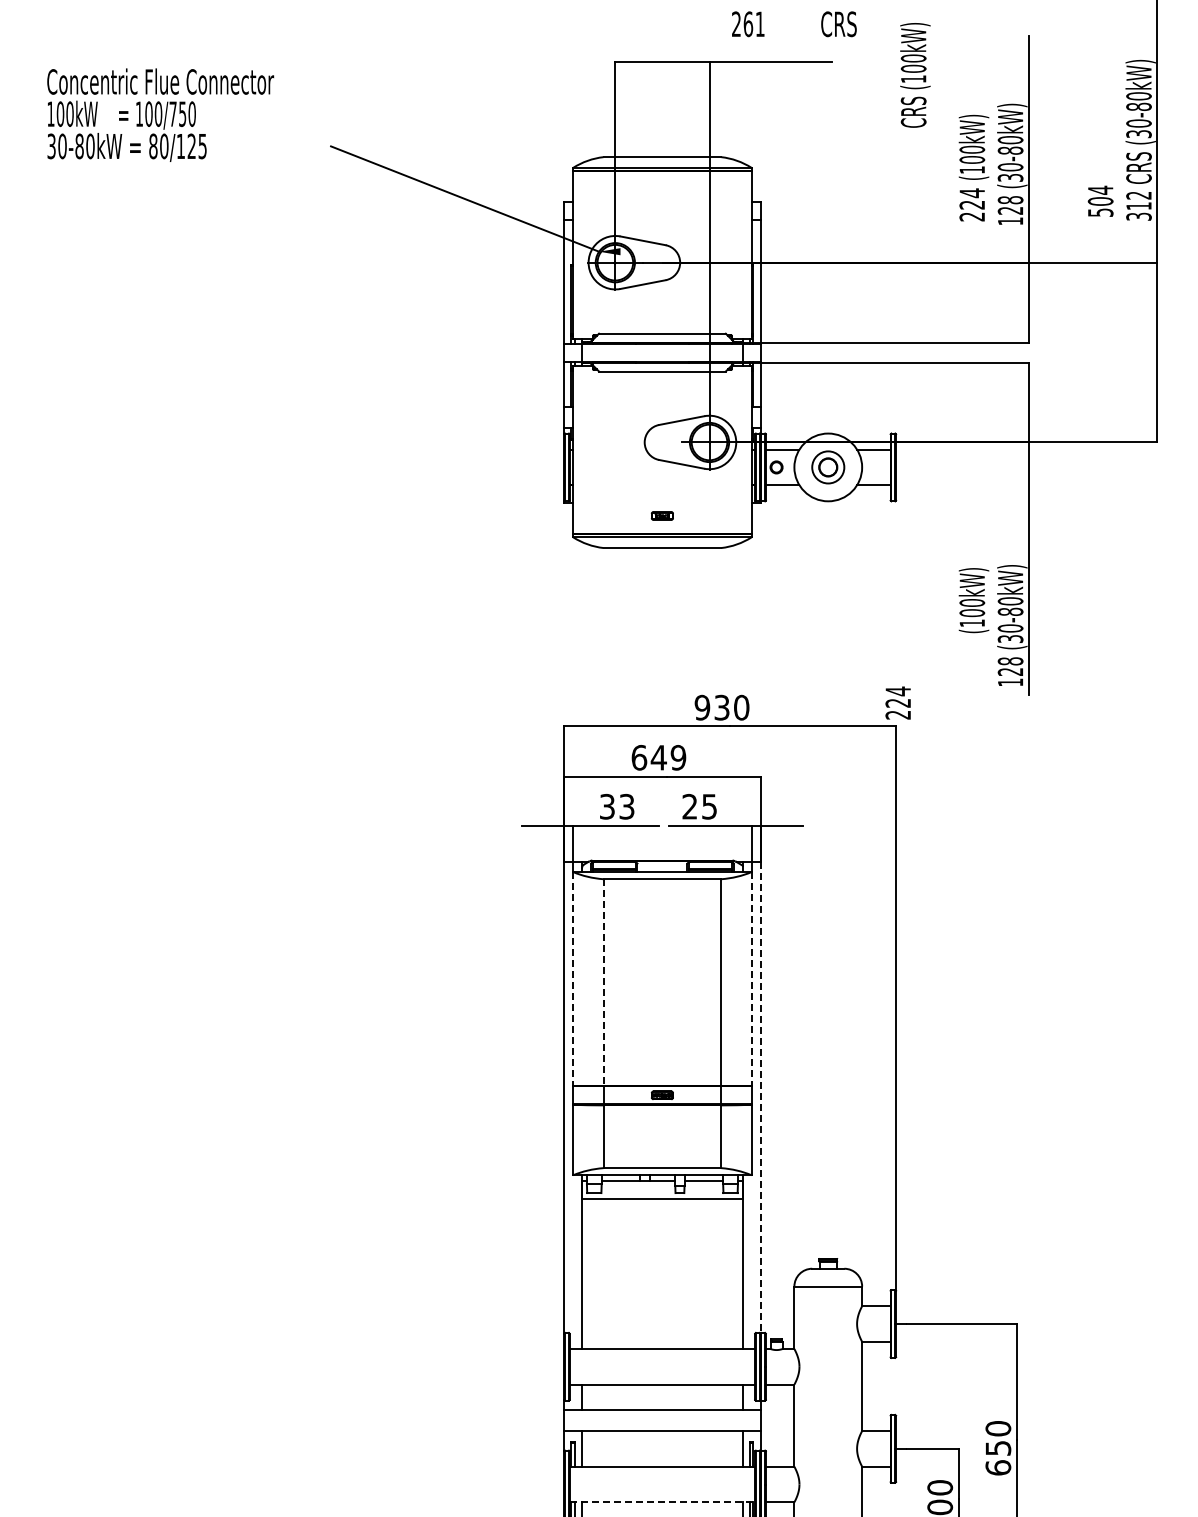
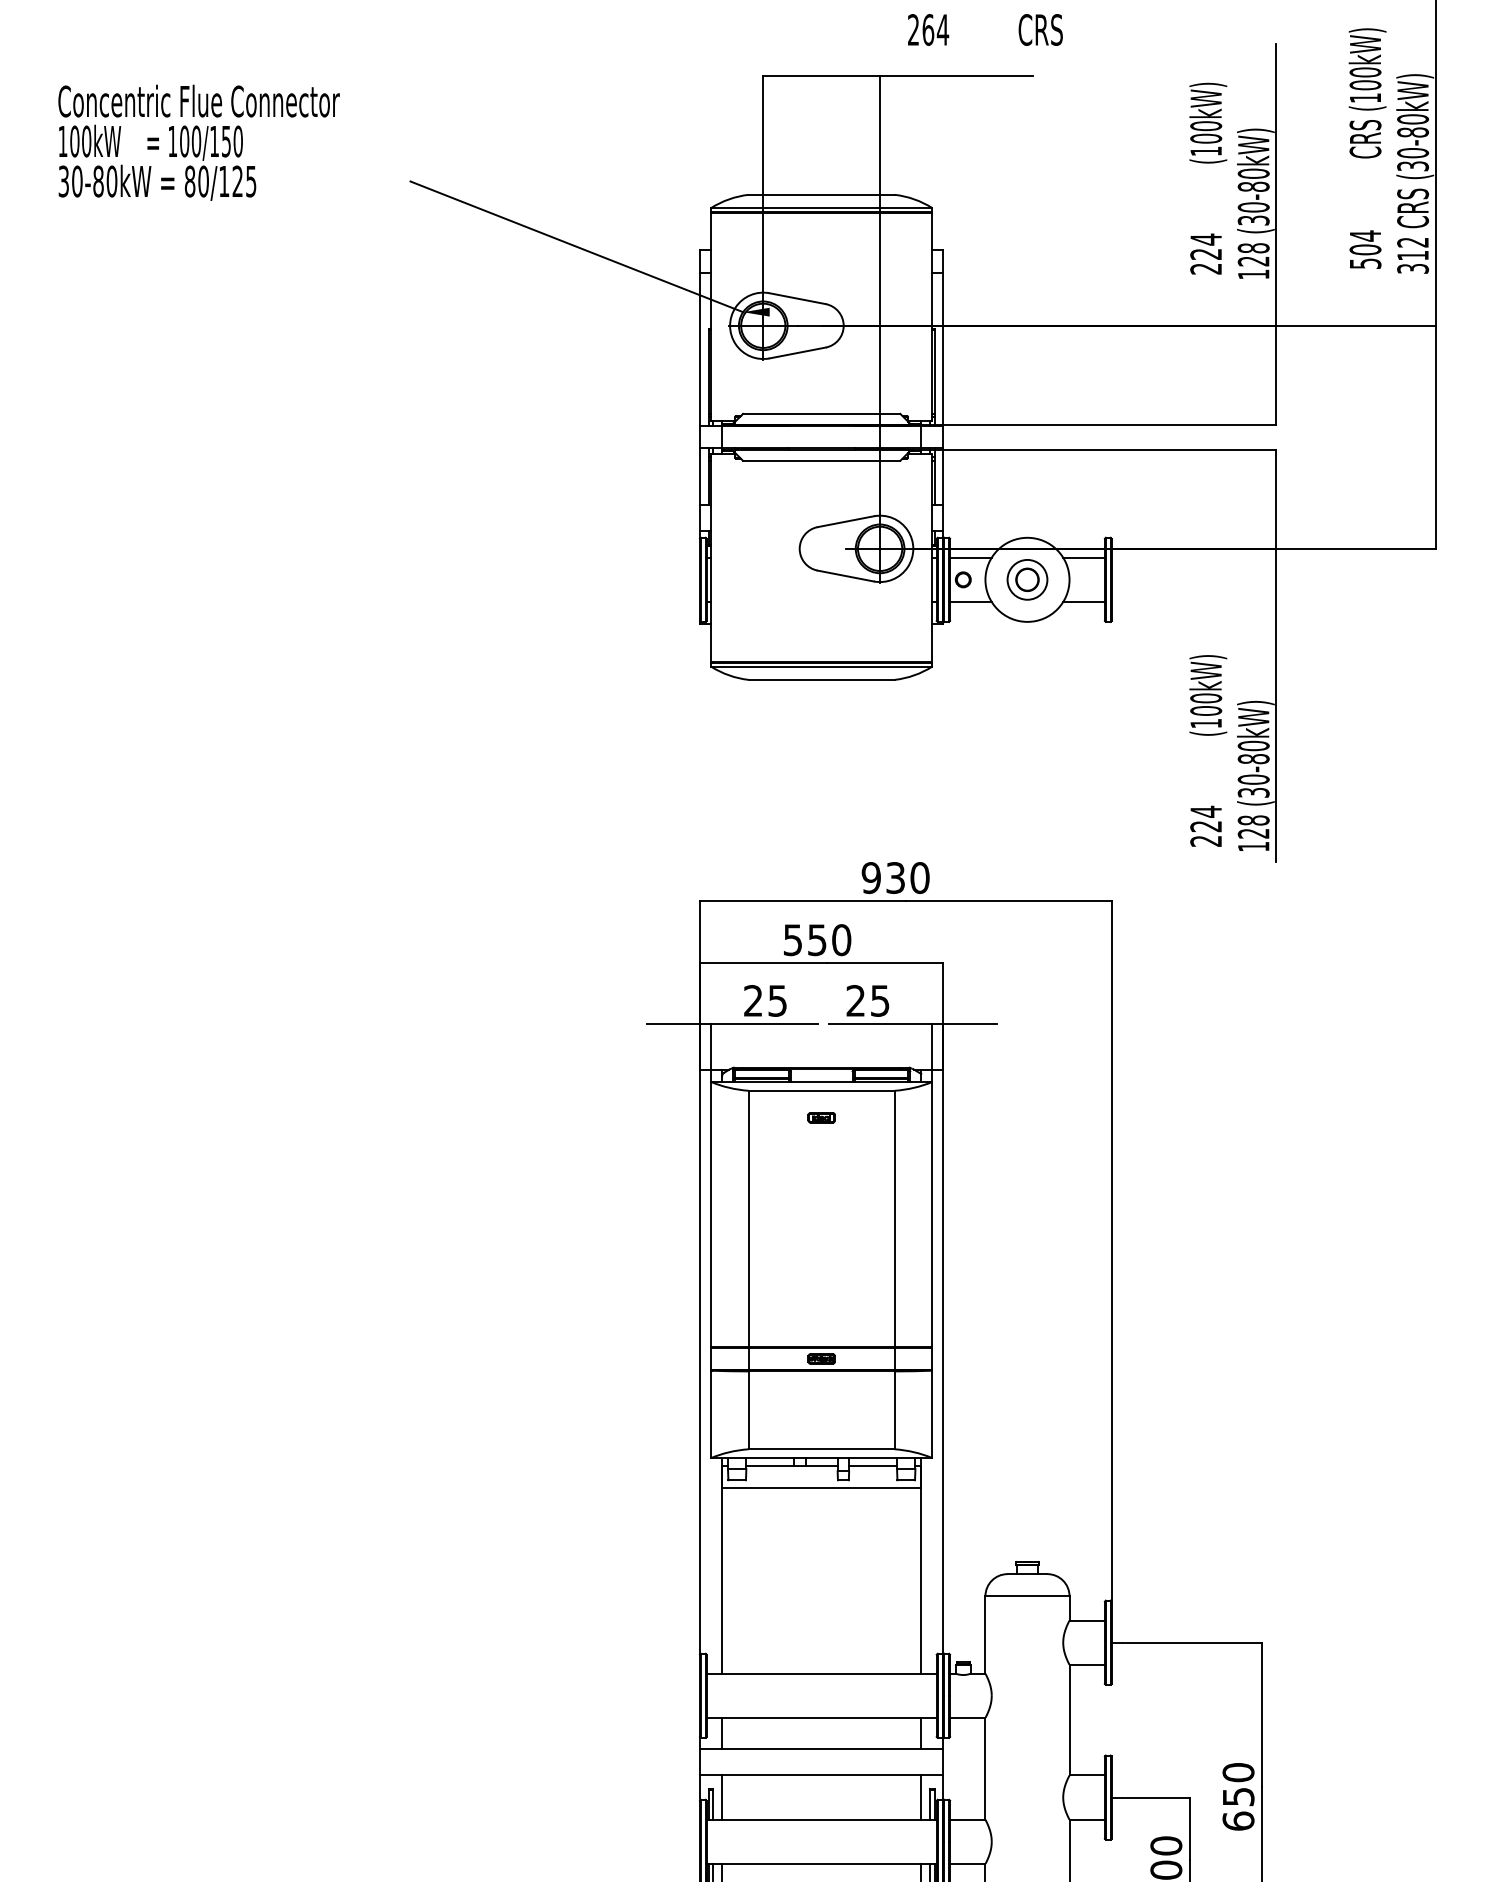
text: (760, 23) -> (943, 29), 261 -> 264
text: (915, 75) -> (1367, 93), moved
text: (172, 113) -> (213, 140), 100/750 -> 100/150
text: (973, 146) -> (1207, 122), moved
part: (661, 515) -> (820, 1117), moved
text: (973, 600) -> (1207, 695), moved
text: (897, 702) -> (1205, 825), moved
text: (658, 757) -> (816, 939), 649 -> 550
text: (617, 806) -> (765, 1000), 33 -> 25
line: (573, 979) -> (711, 1215), dashed -> solid
line: (751, 979) -> (932, 1215), dashed -> solid
line: (603, 983) -> (748, 1220), dashed -> solid
line: (760, 1097) -> (943, 1361), dashed -> solid
line: (662, 1502) -> (821, 1864), dashed -> solid

